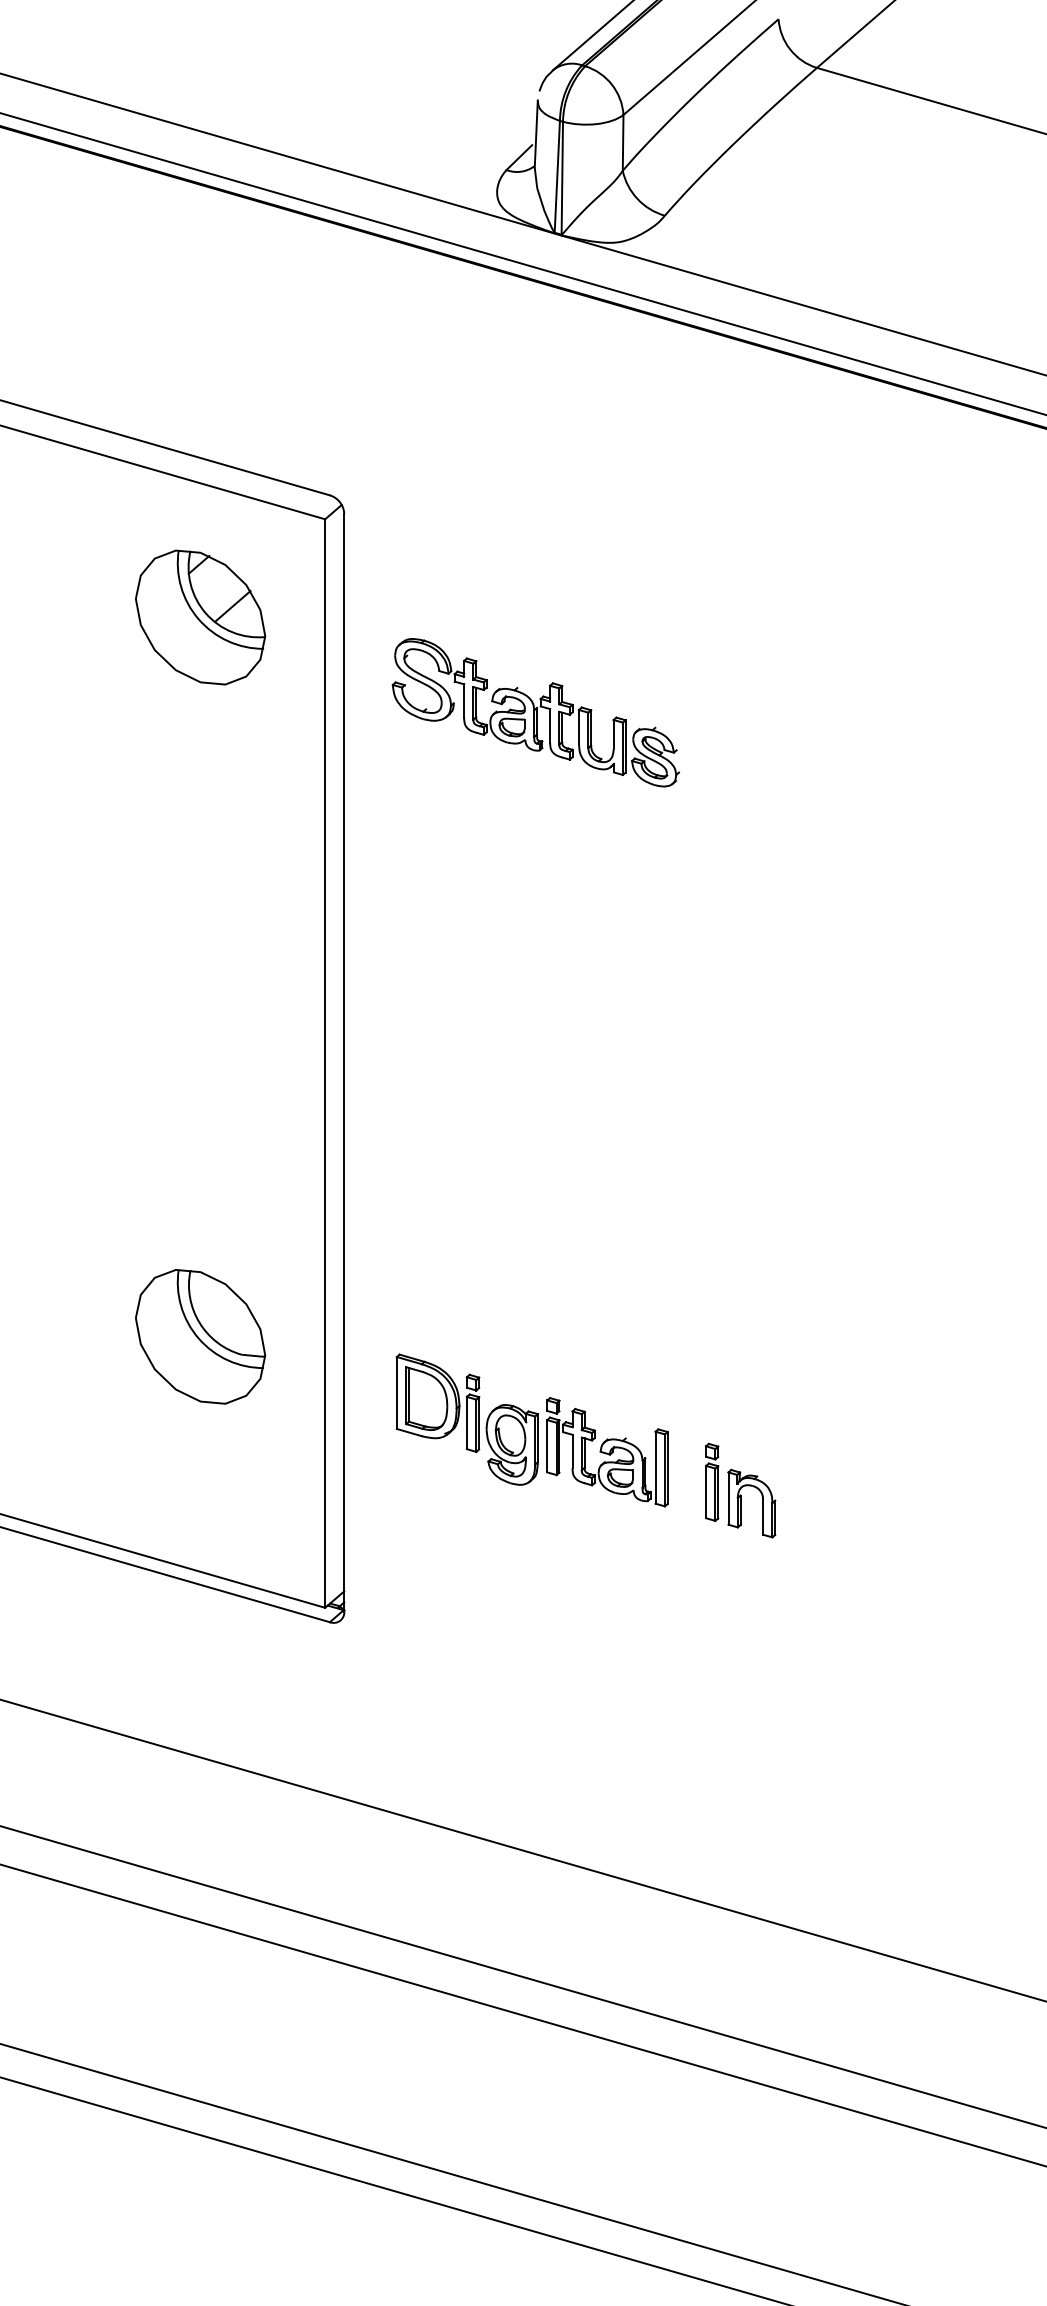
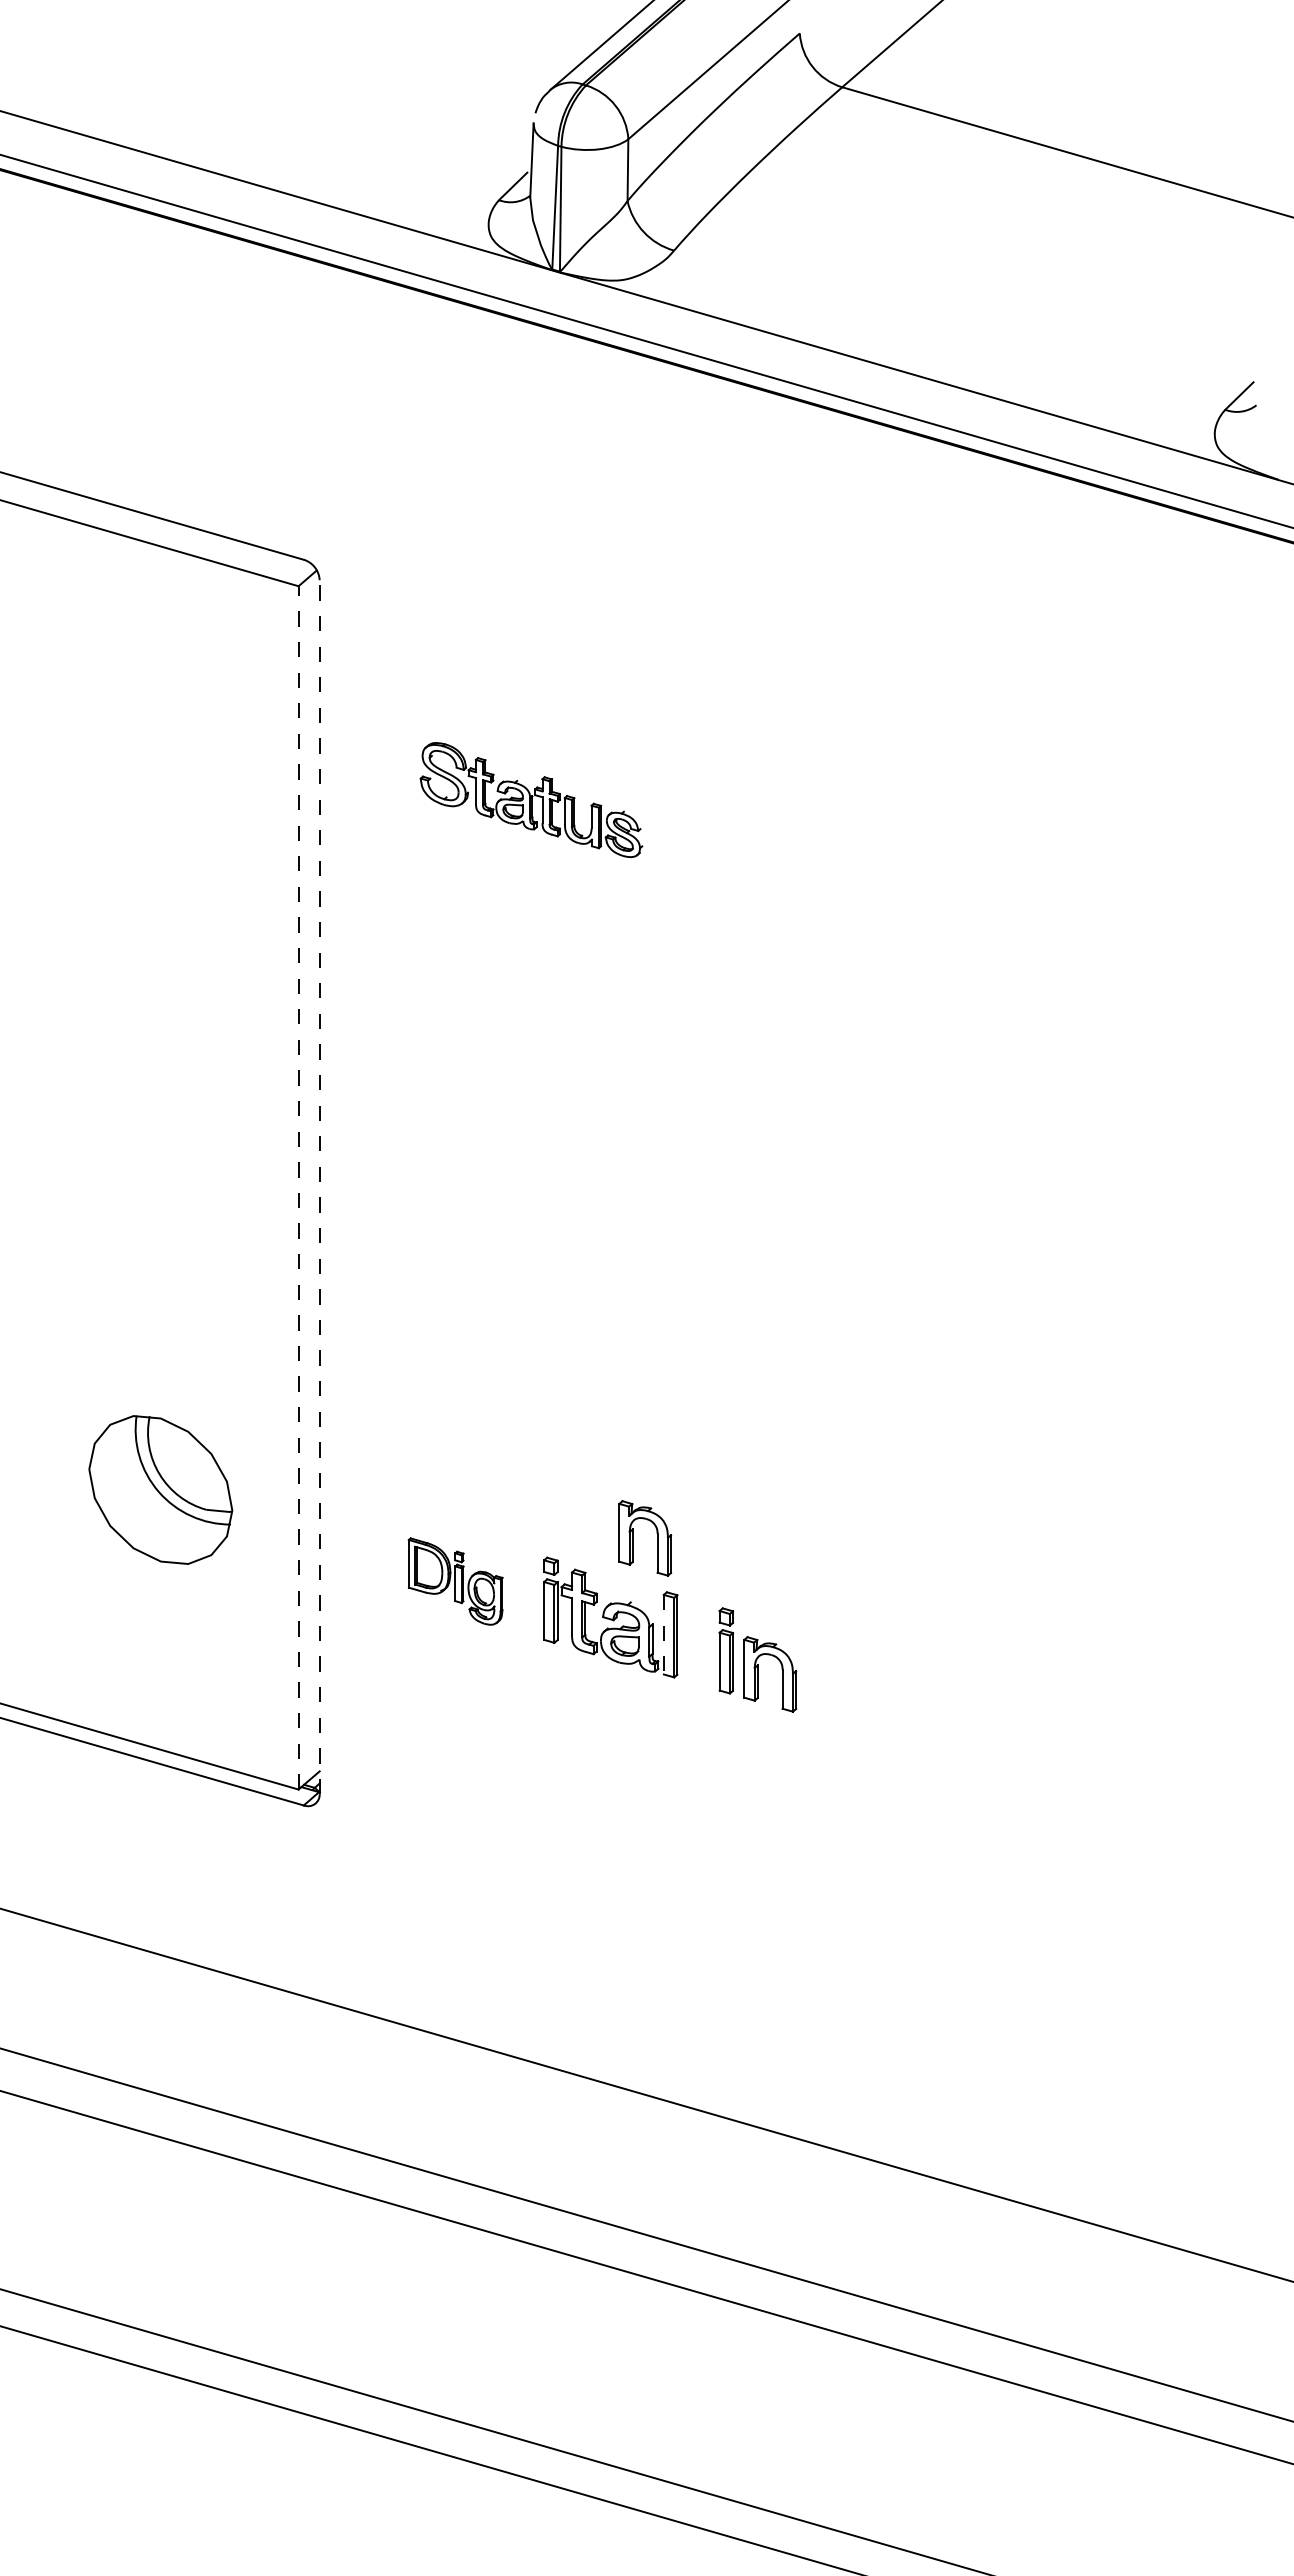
part: (200, 617) -> (160, 694), removed
part: (535, 712) -> (531, 799), size x0.7
line: (325, 1063) -> (298, 1187), solid -> dashed
line: (344, 1063) -> (319, 1187), solid -> dashed
part: (628, 1380) -> (633, 1538), added
part: (467, 1419) -> (455, 1581), size x0.6
line: (655, 1467) -> (663, 1634), solid -> dashed

